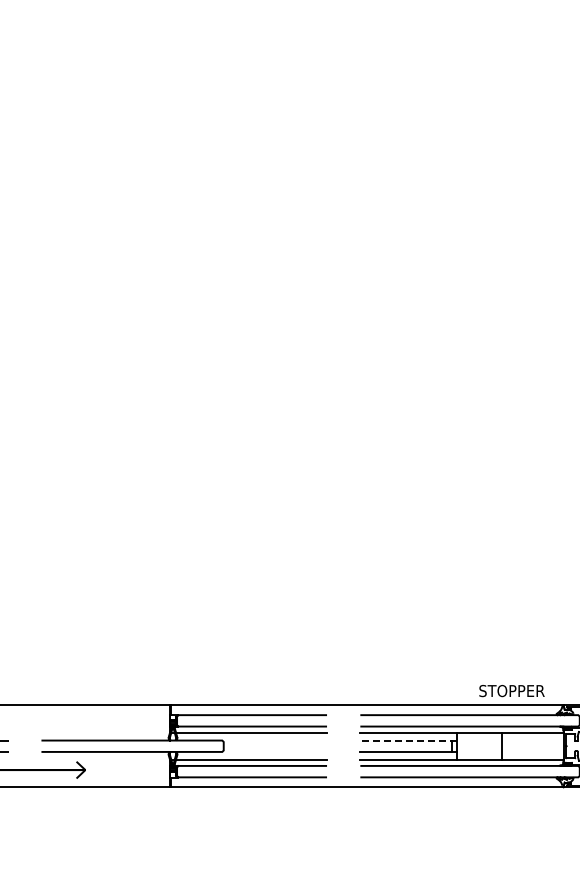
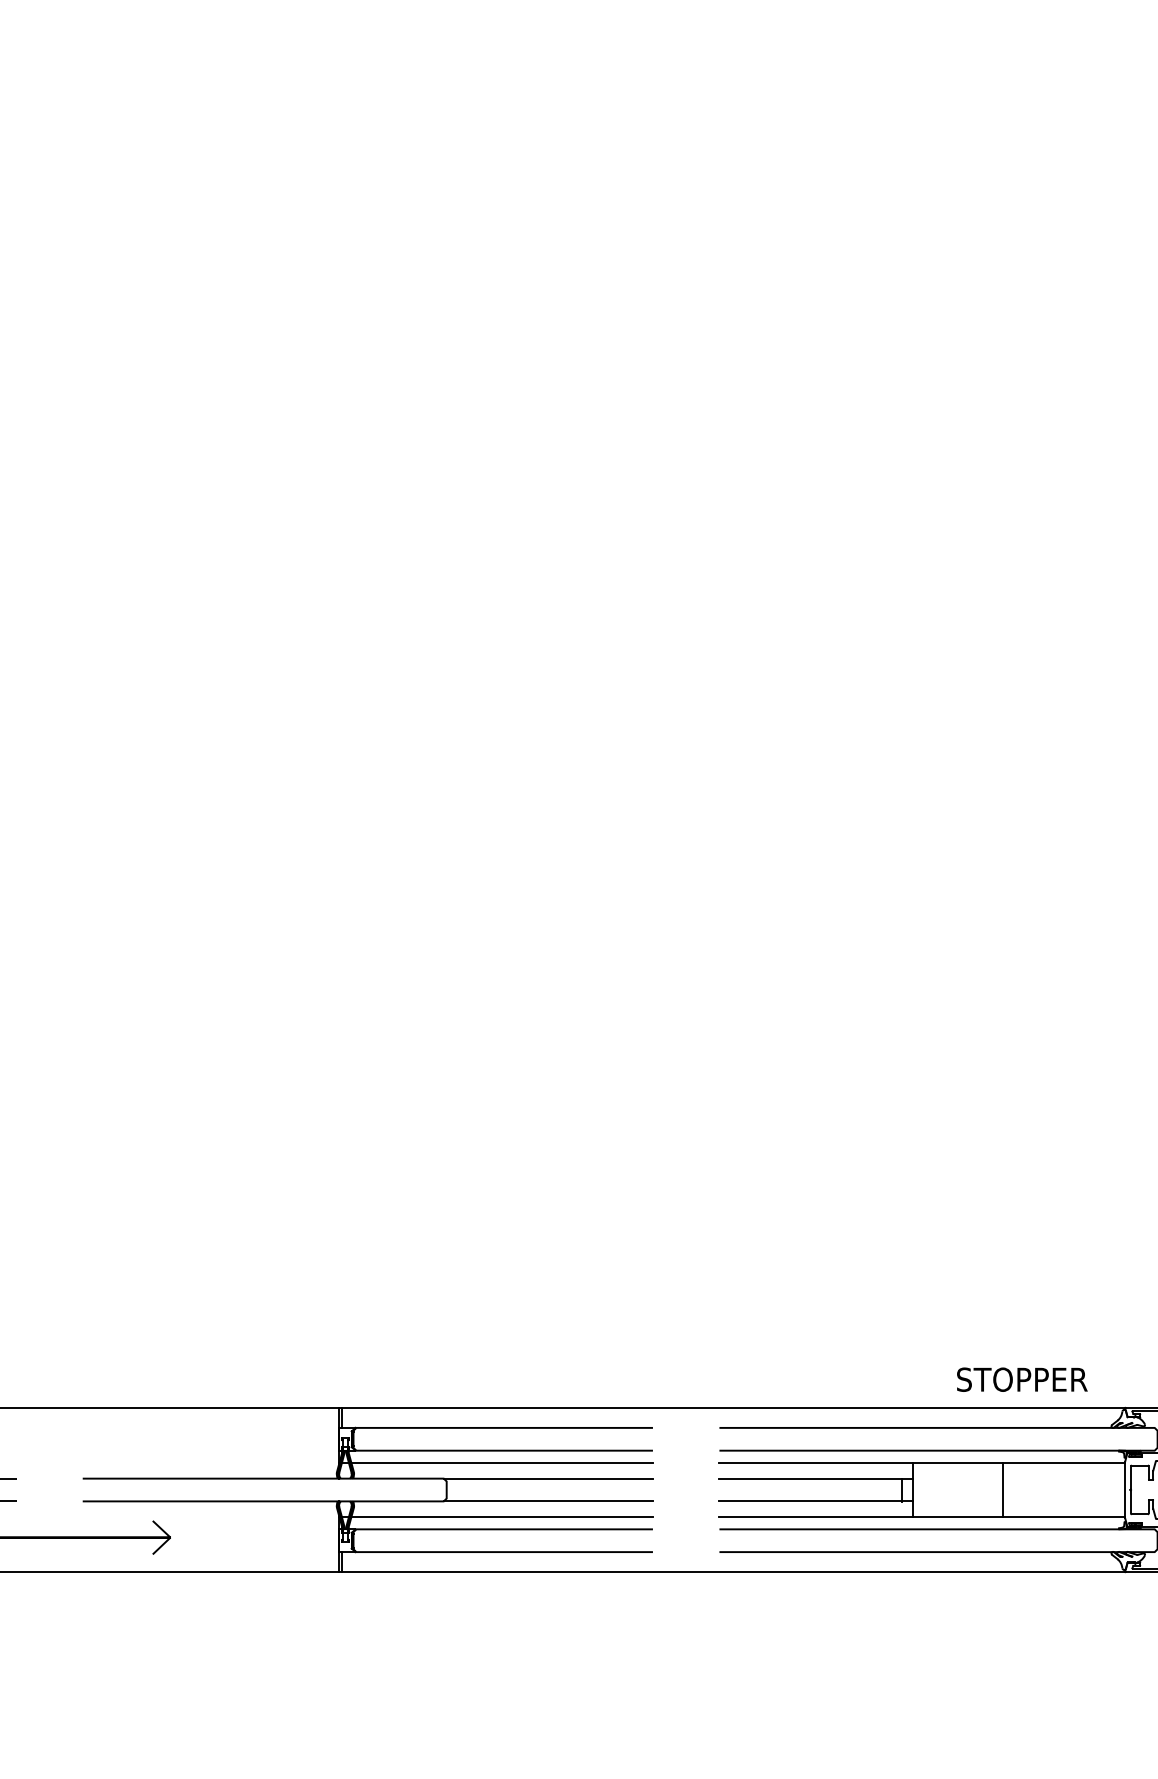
line: (274, 740) -> (548, 1478), added
line: (408, 740) -> (815, 1478), dashed -> solid
line: (274, 751) -> (548, 1500), added

